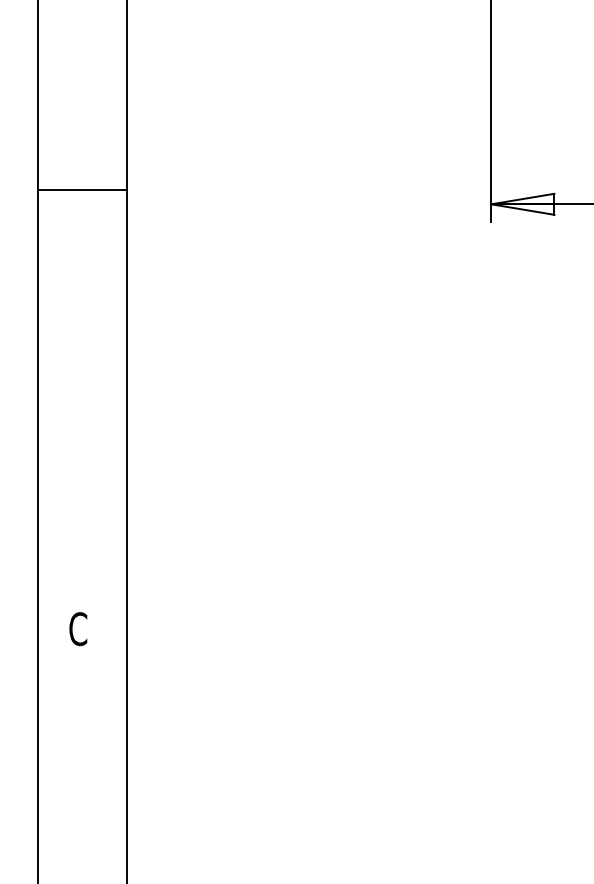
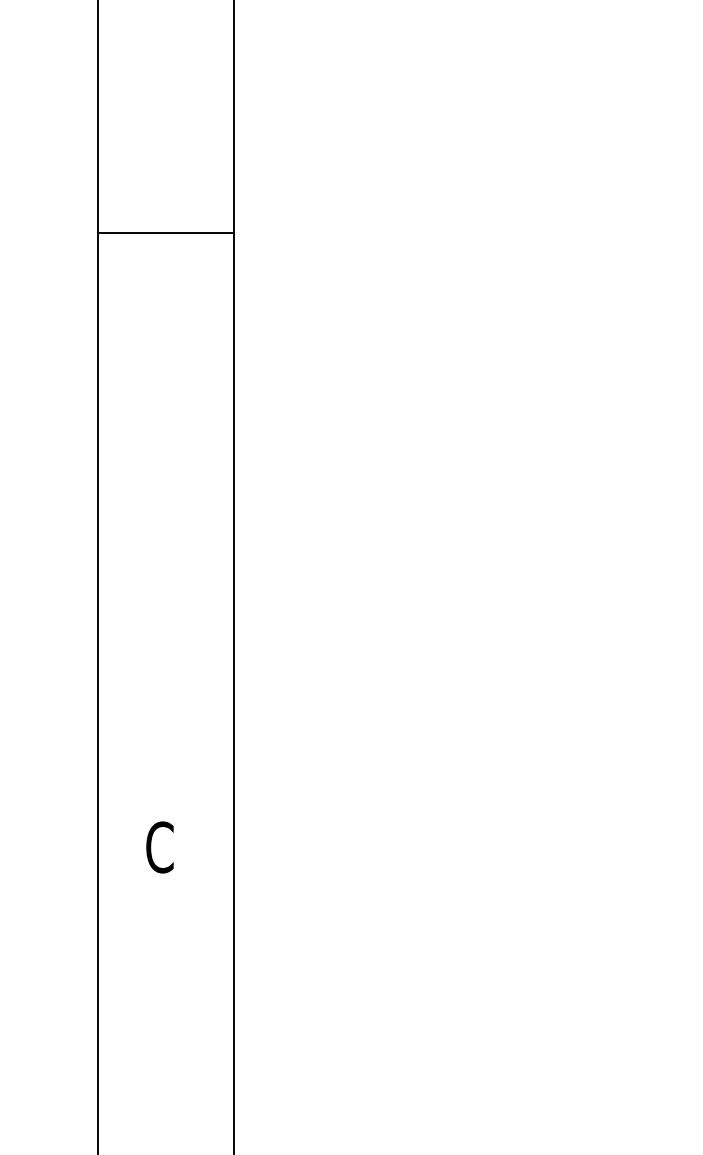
line: (82, 190) -> (166, 232), moved

